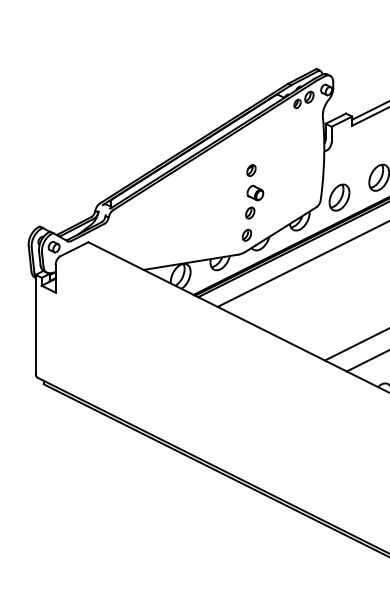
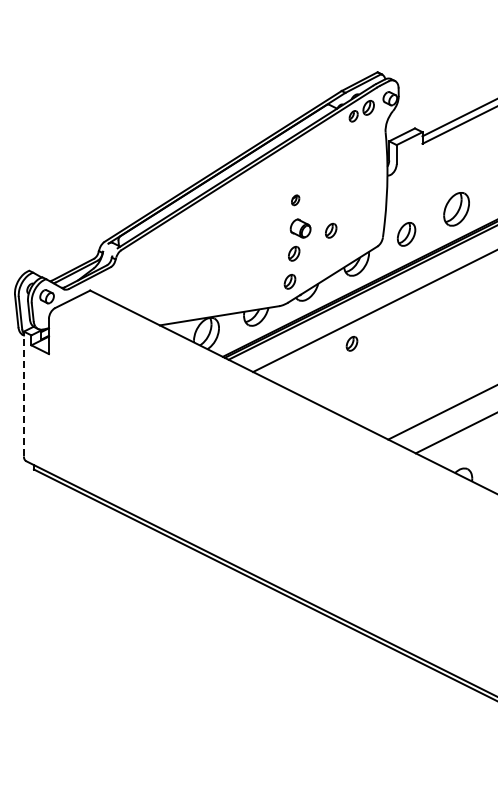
part: (251, 170) -> (295, 200), size x0.7
part: (279, 194) -> (331, 230), added
part: (339, 197) -> (406, 234), size x0.7
part: (295, 284) -> (351, 343), added
line: (35, 323) -> (23, 393), solid -> dashed

